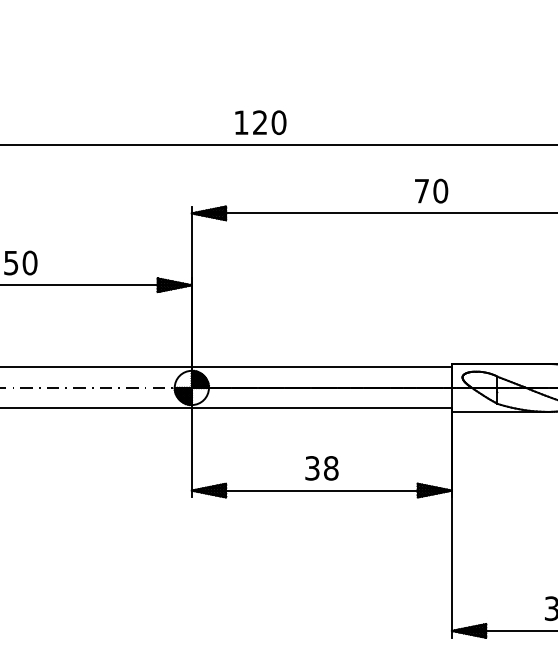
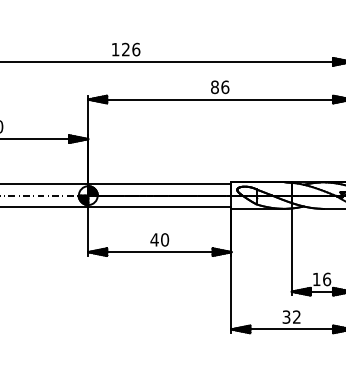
text: (279, 122) -> (136, 49), 120 -> 126
text: (432, 191) -> (220, 87), 70 -> 86
text: (321, 467) -> (159, 239), 38 -> 40

